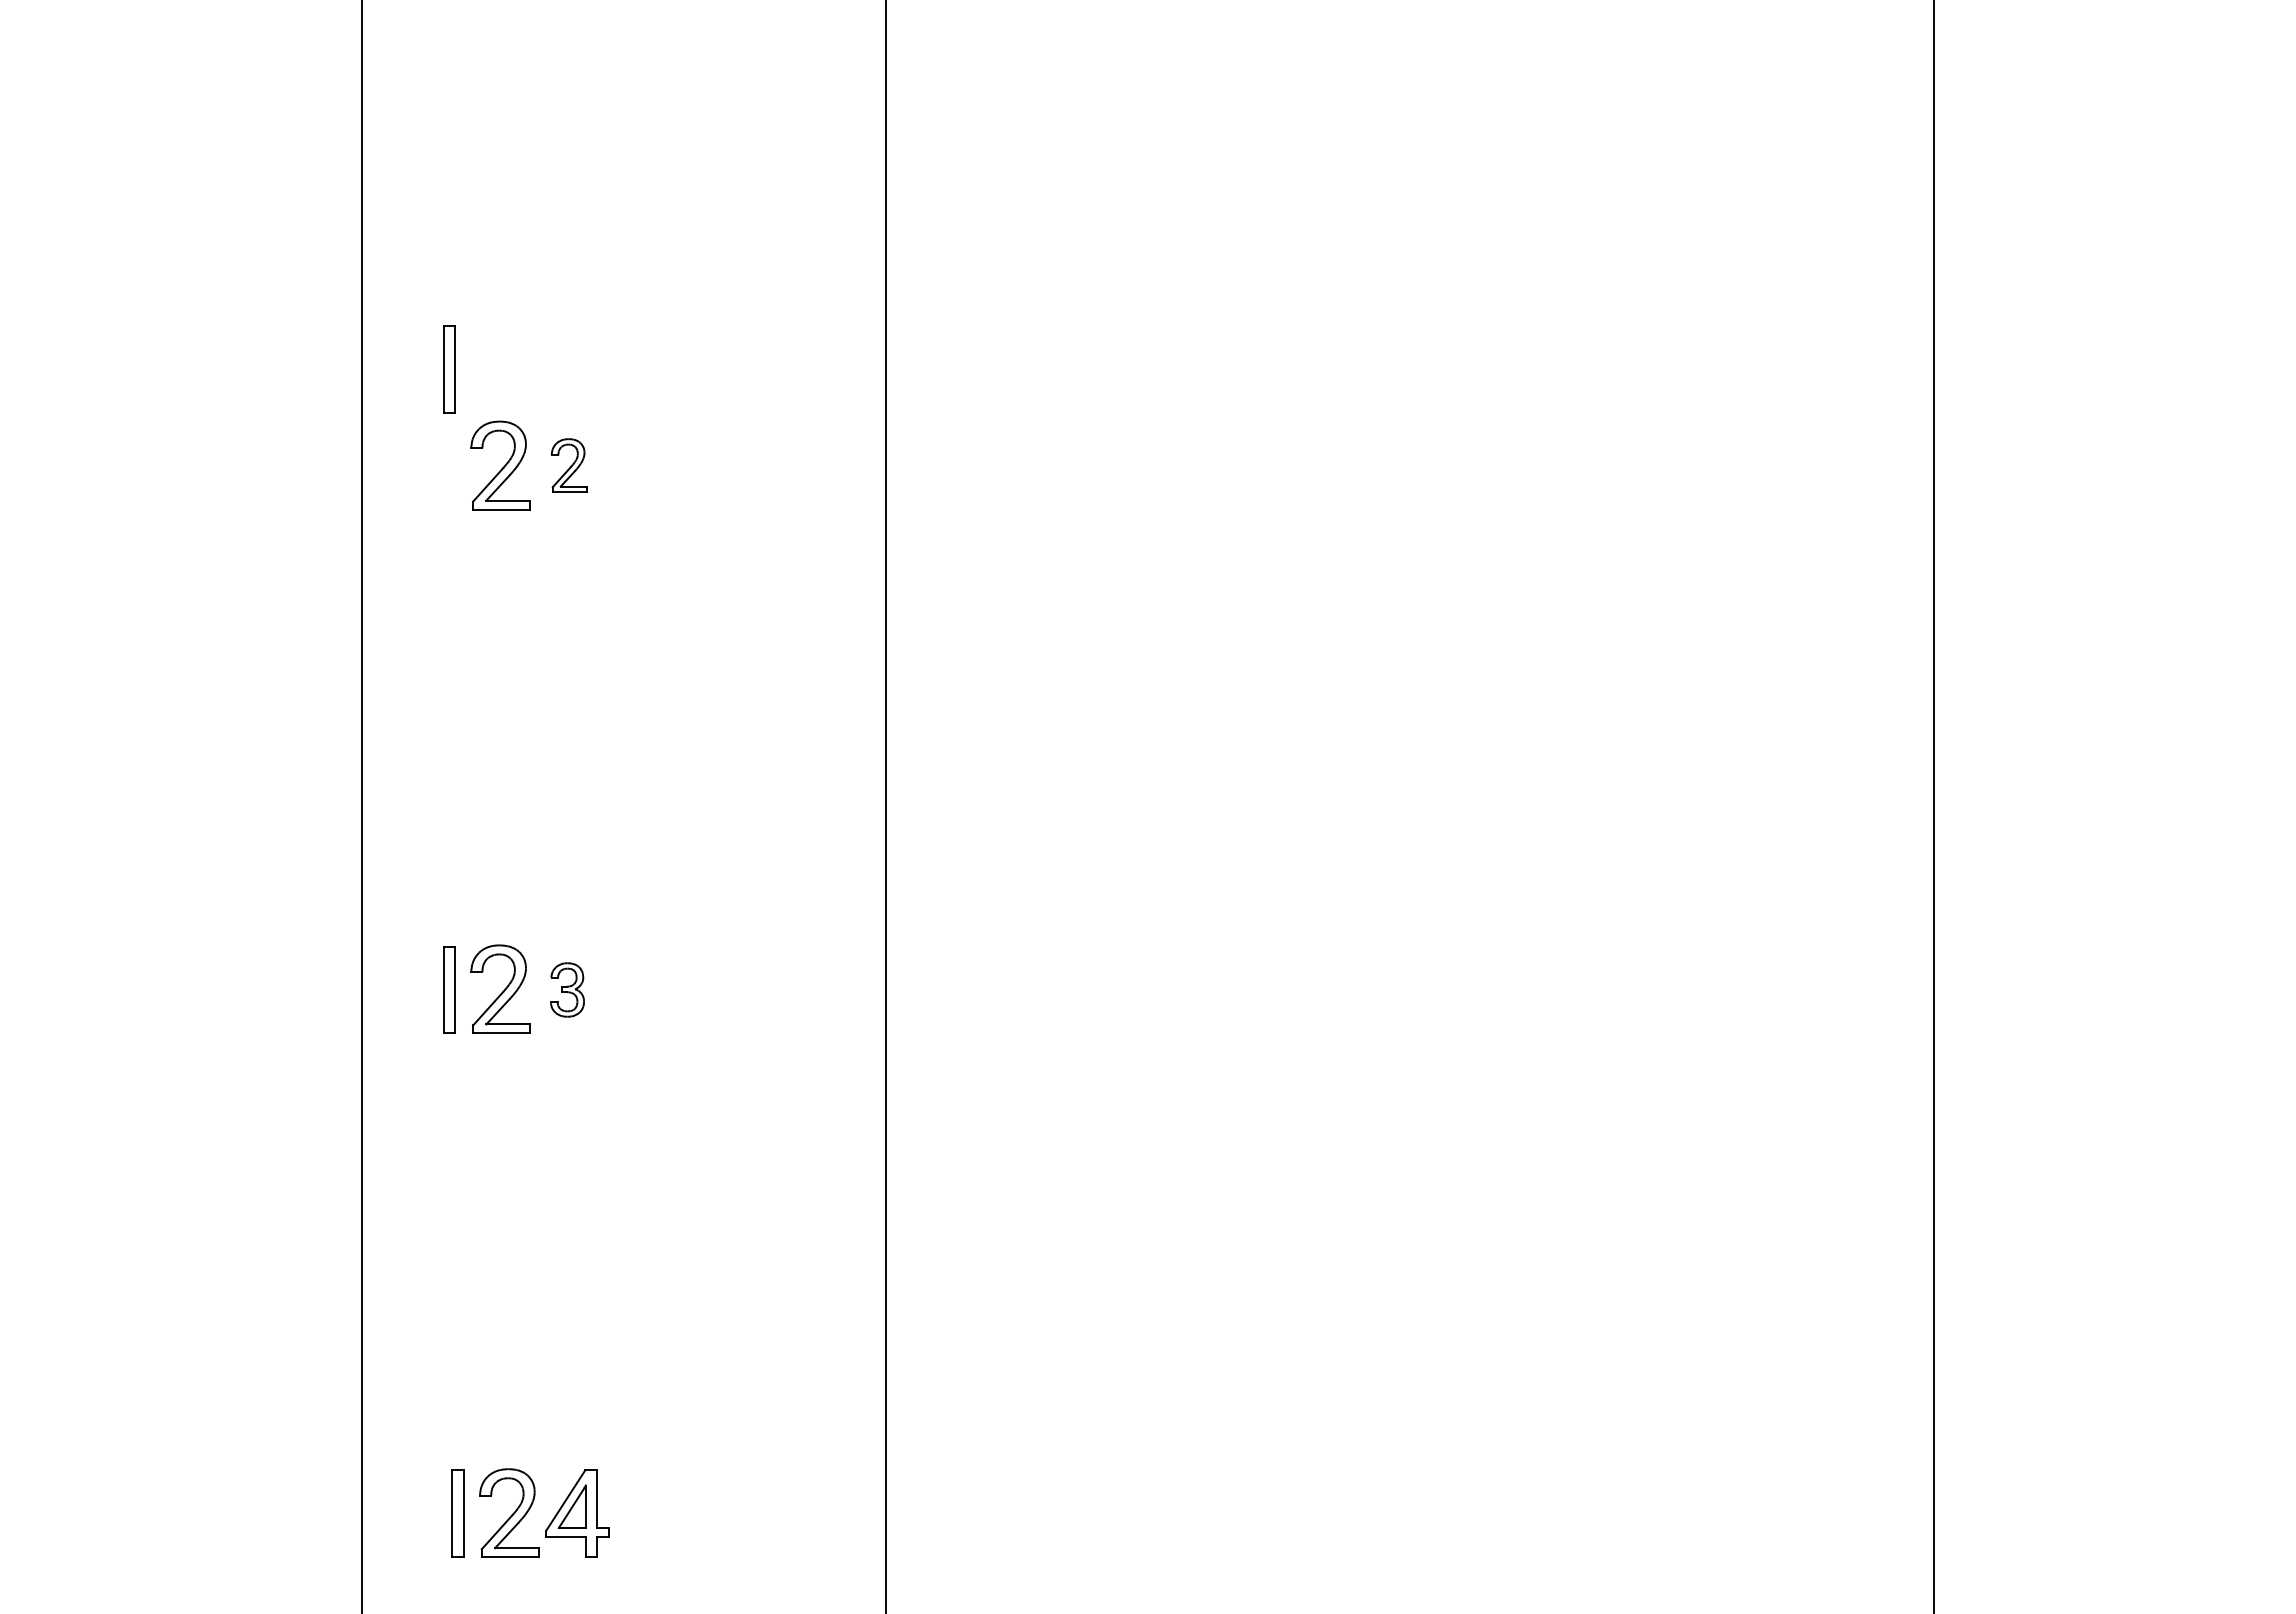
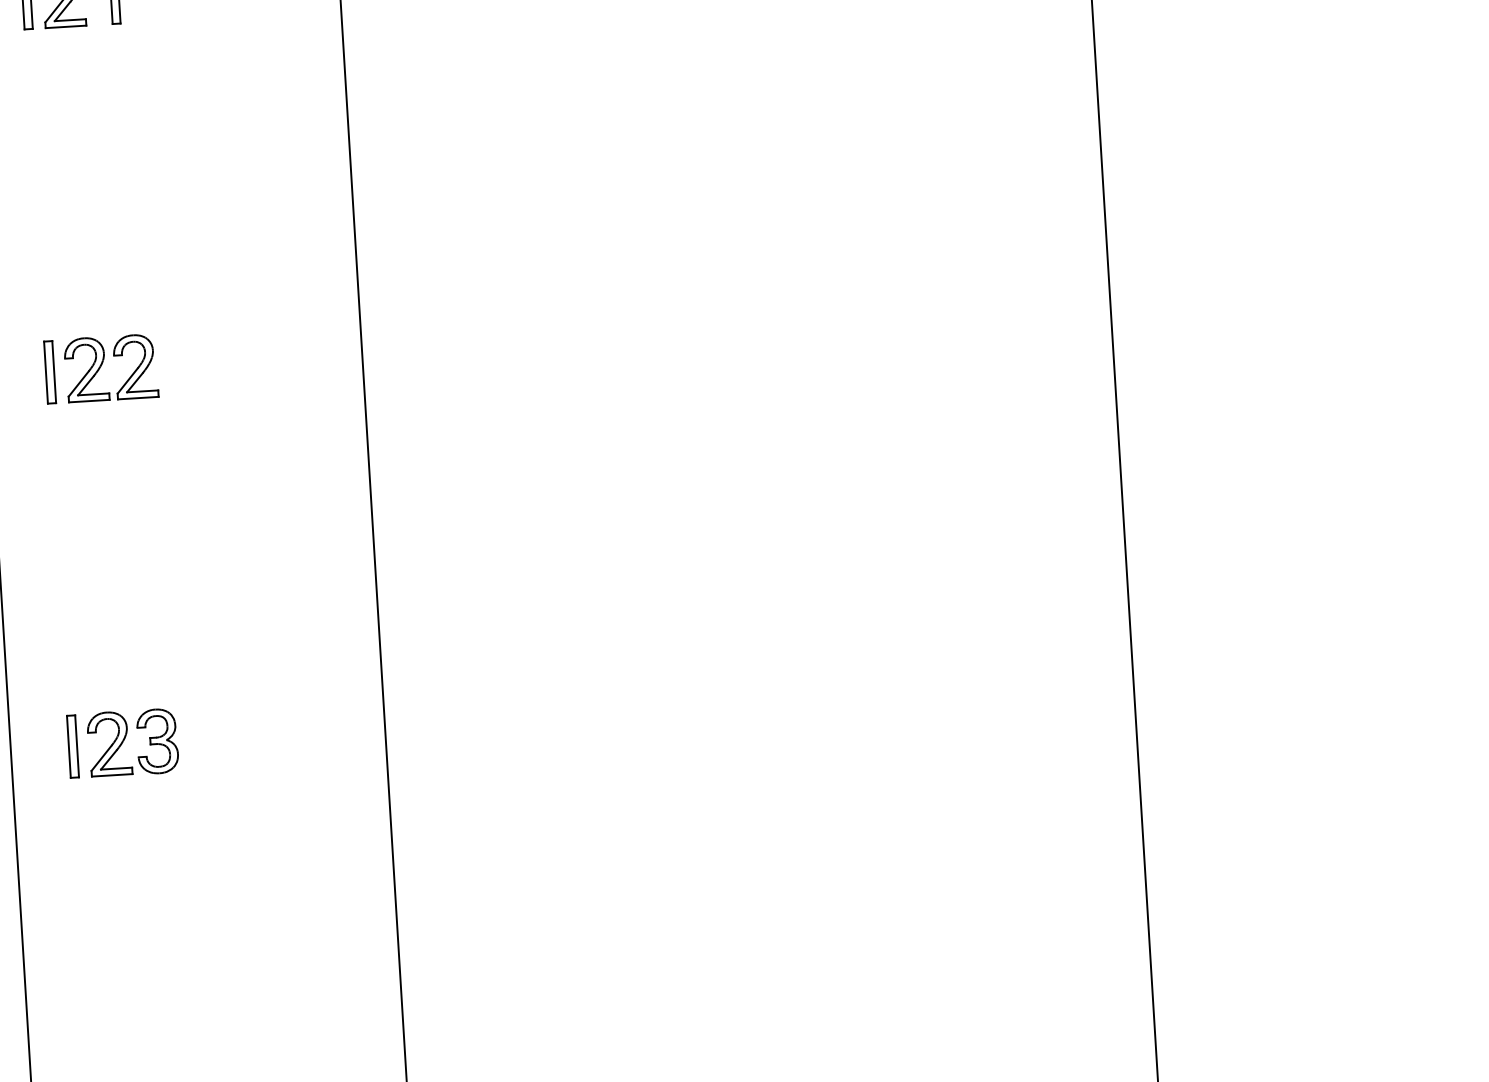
part: (449, 369) -> (50, 372), moved
part: (569, 465) -> (135, 366), size x1.67
part: (567, 989) -> (157, 741), size x1.67

